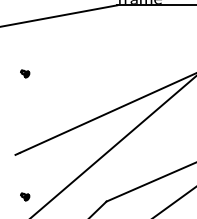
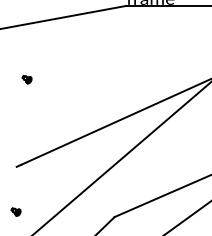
part: (24, 196) -> (15, 211), moved

